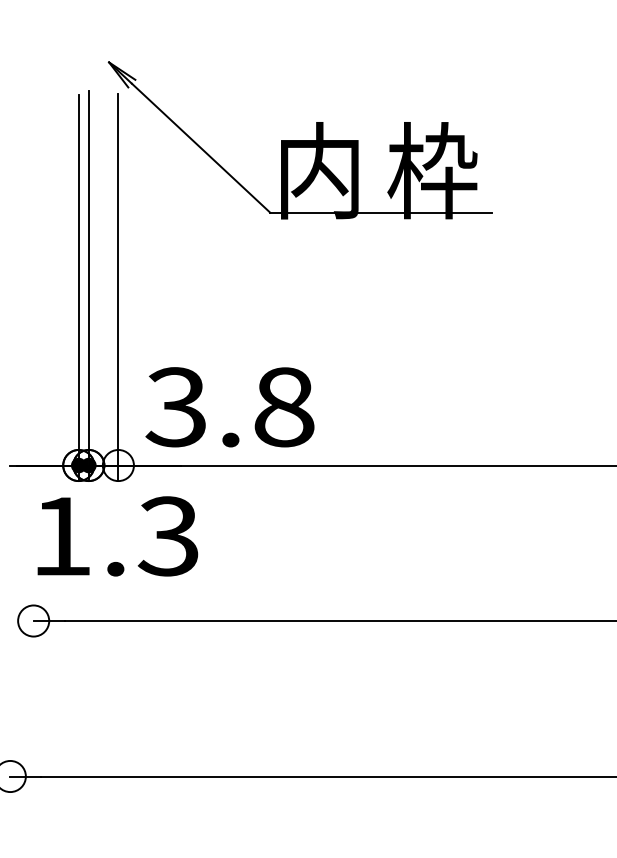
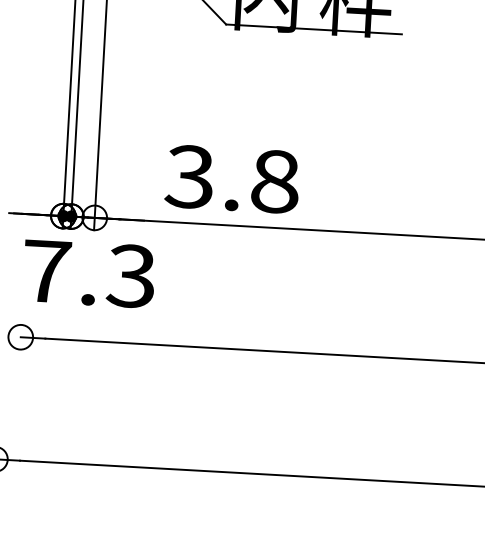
text: (229, 407) -> (231, 179), moved
text: (61, 536) -> (46, 271), 1.3 -> 7.3

